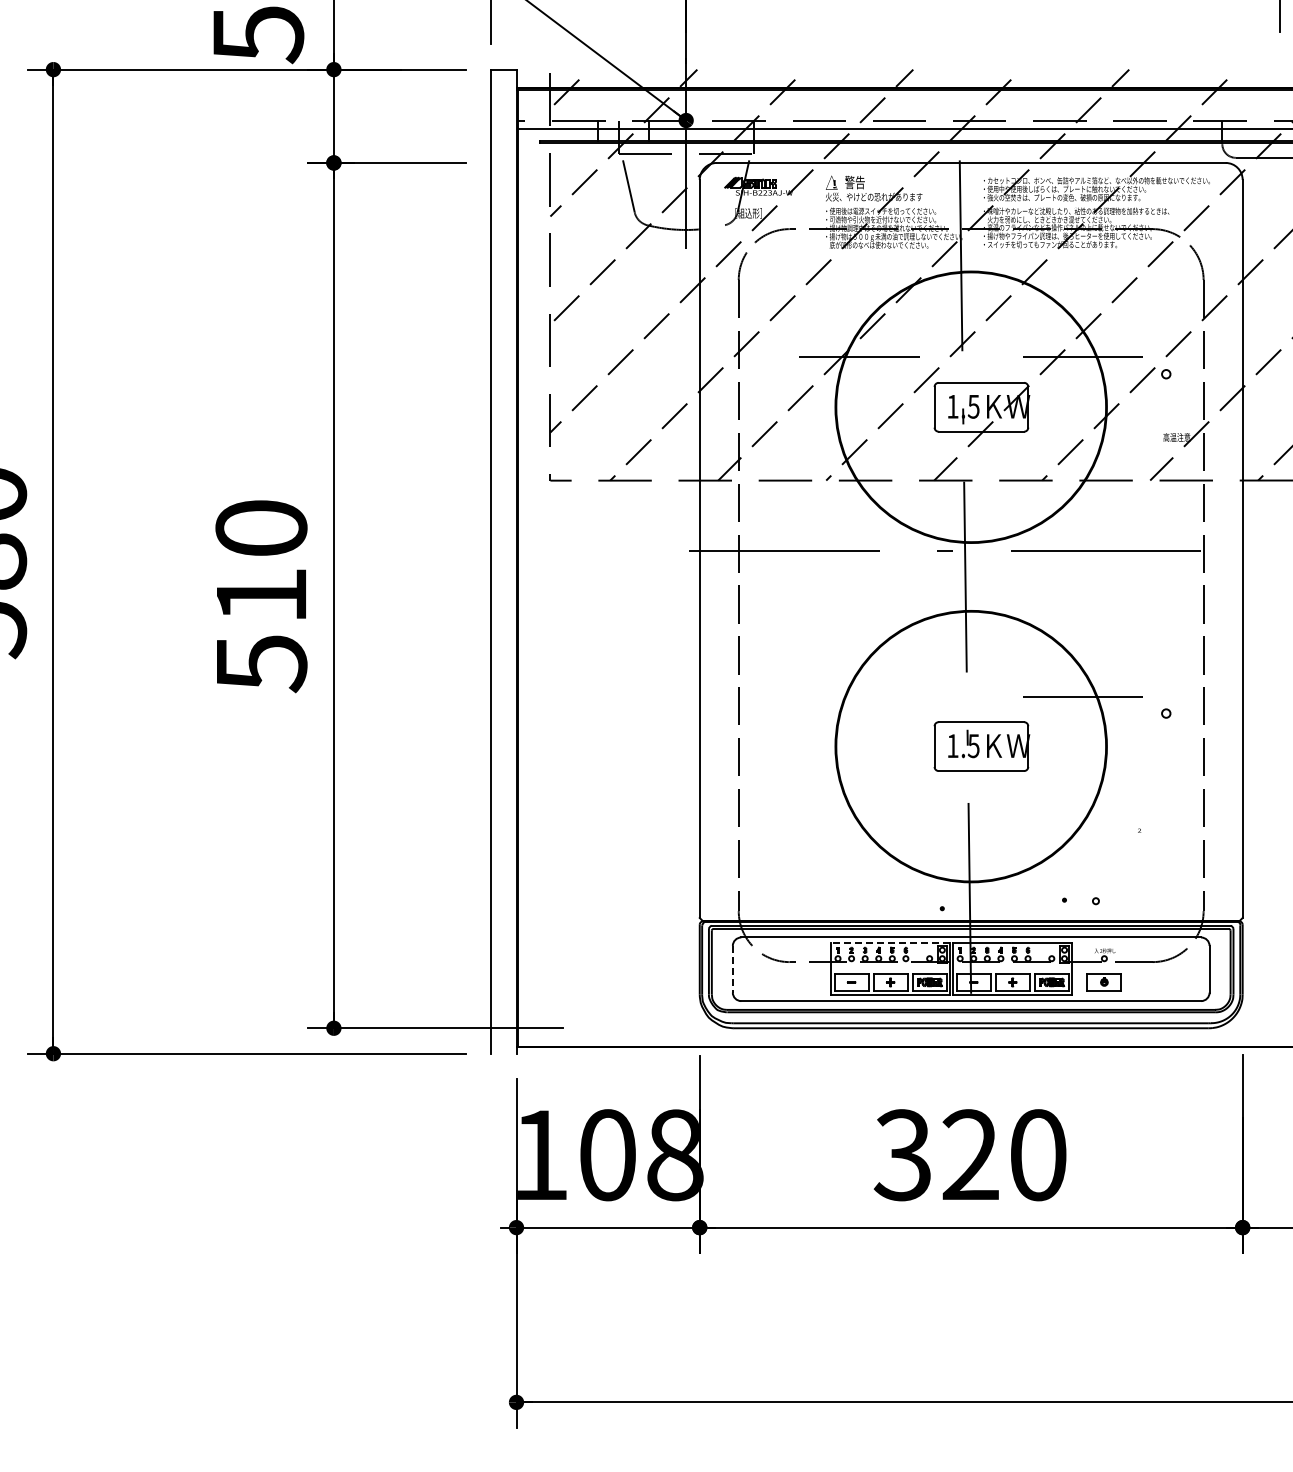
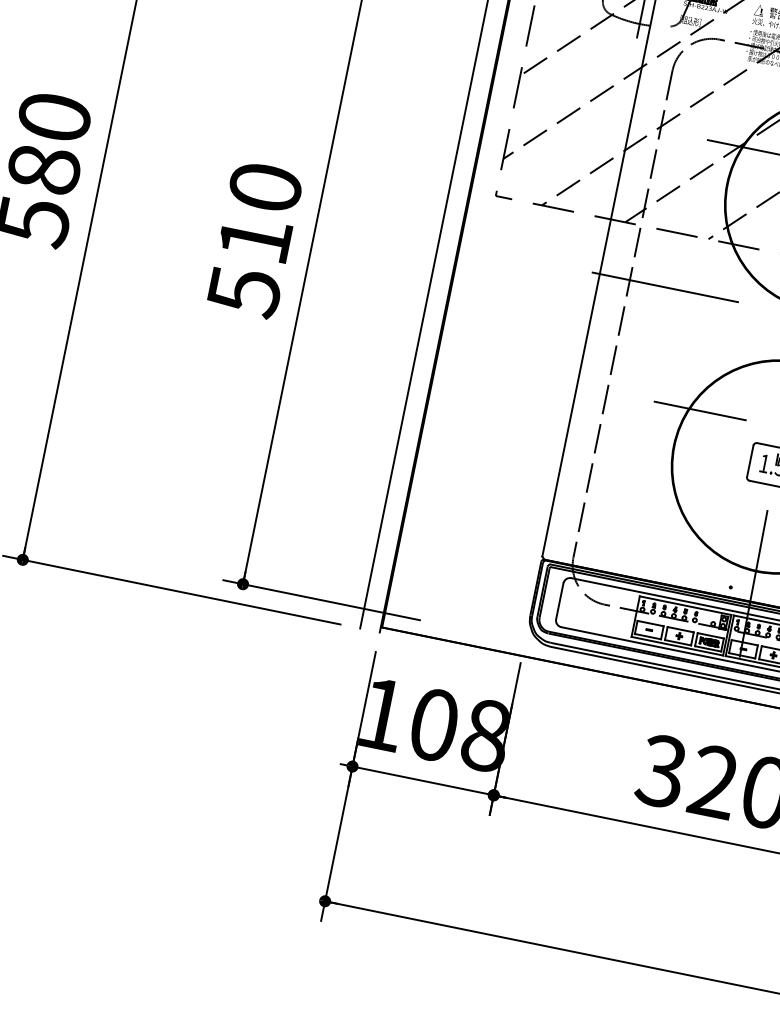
line: (859, 696) -> (700, 410), added
line: (890, 942) -> (685, 605), dashed -> solid
line: (732, 969) -> (559, 601), dashed -> solid

